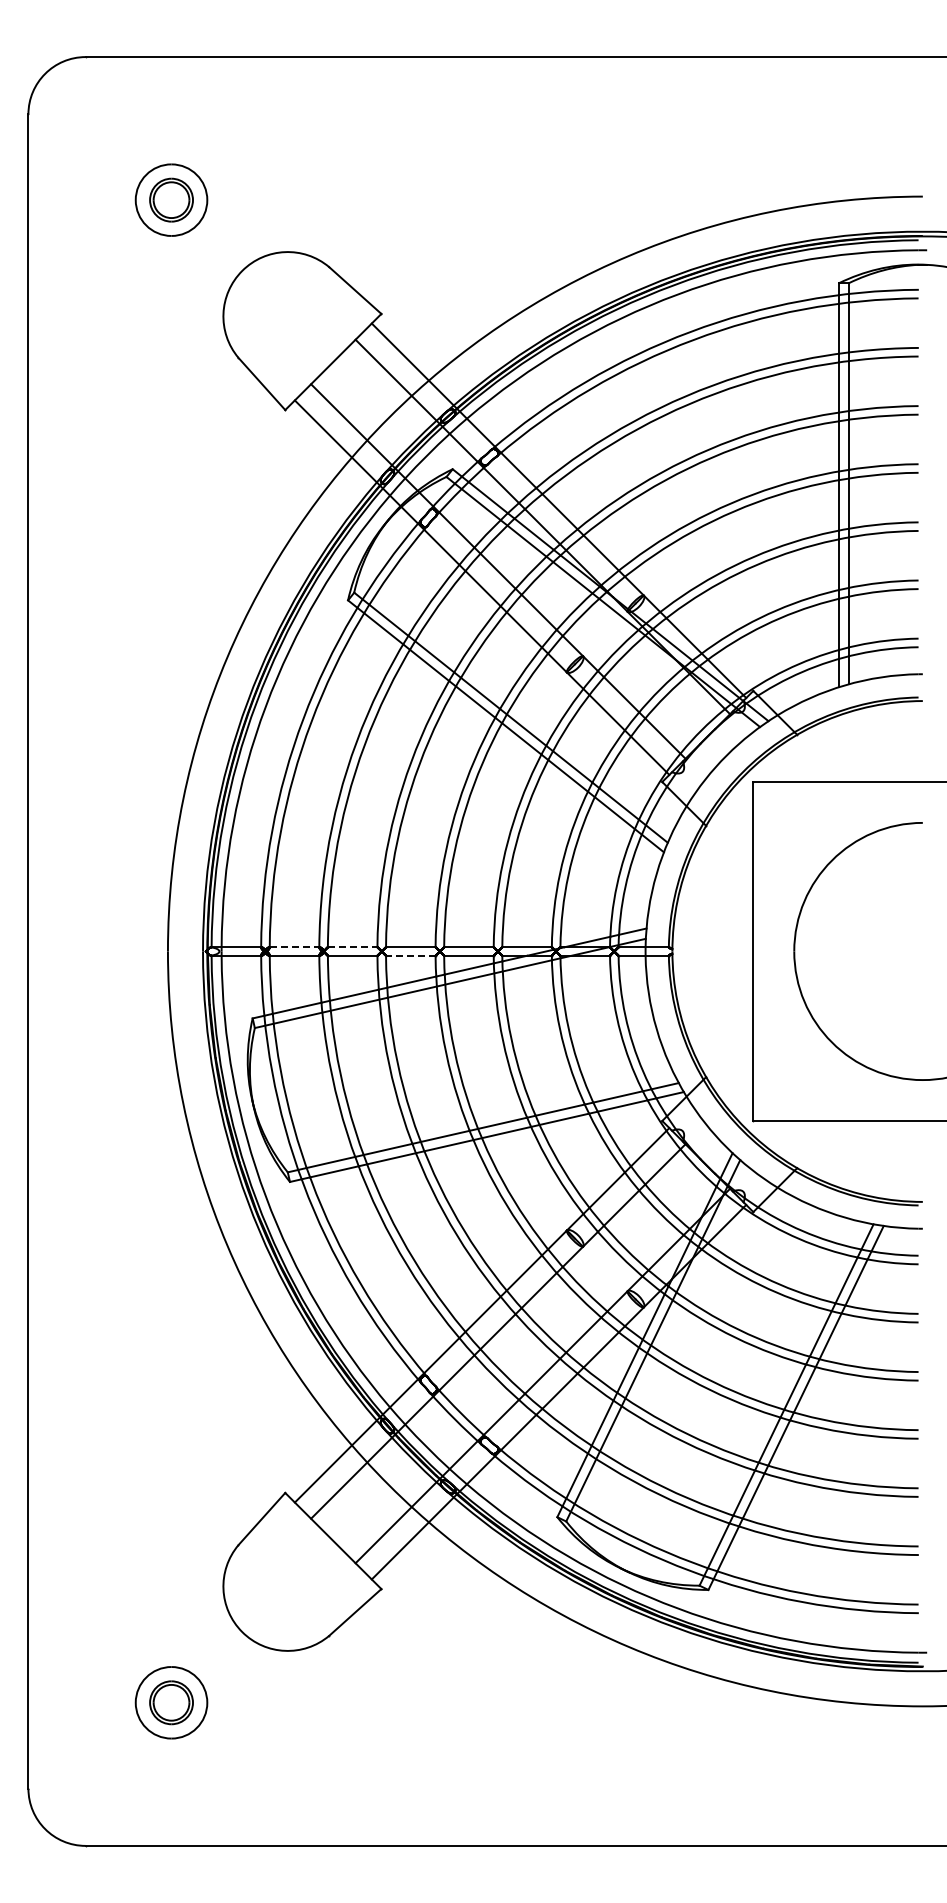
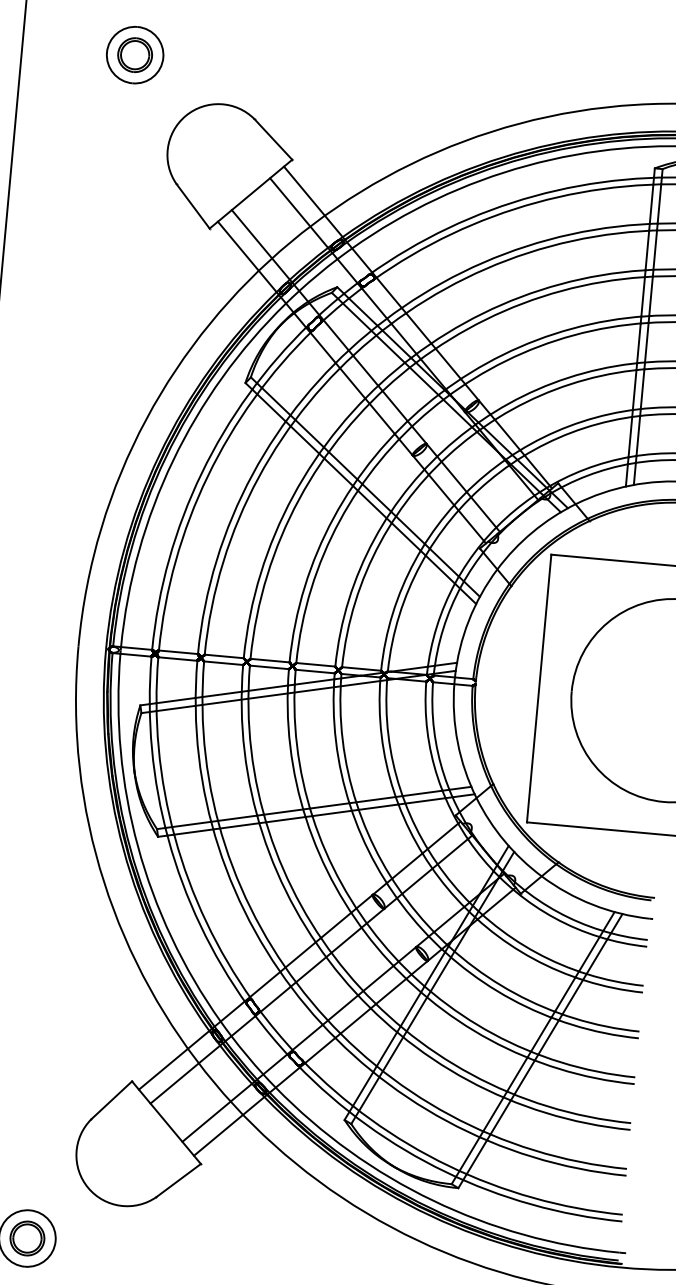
line: (294, 947) -> (178, 652), dashed -> solid
line: (352, 947) -> (224, 656), dashed -> solid
line: (410, 955) -> (269, 667), dashed -> solid

